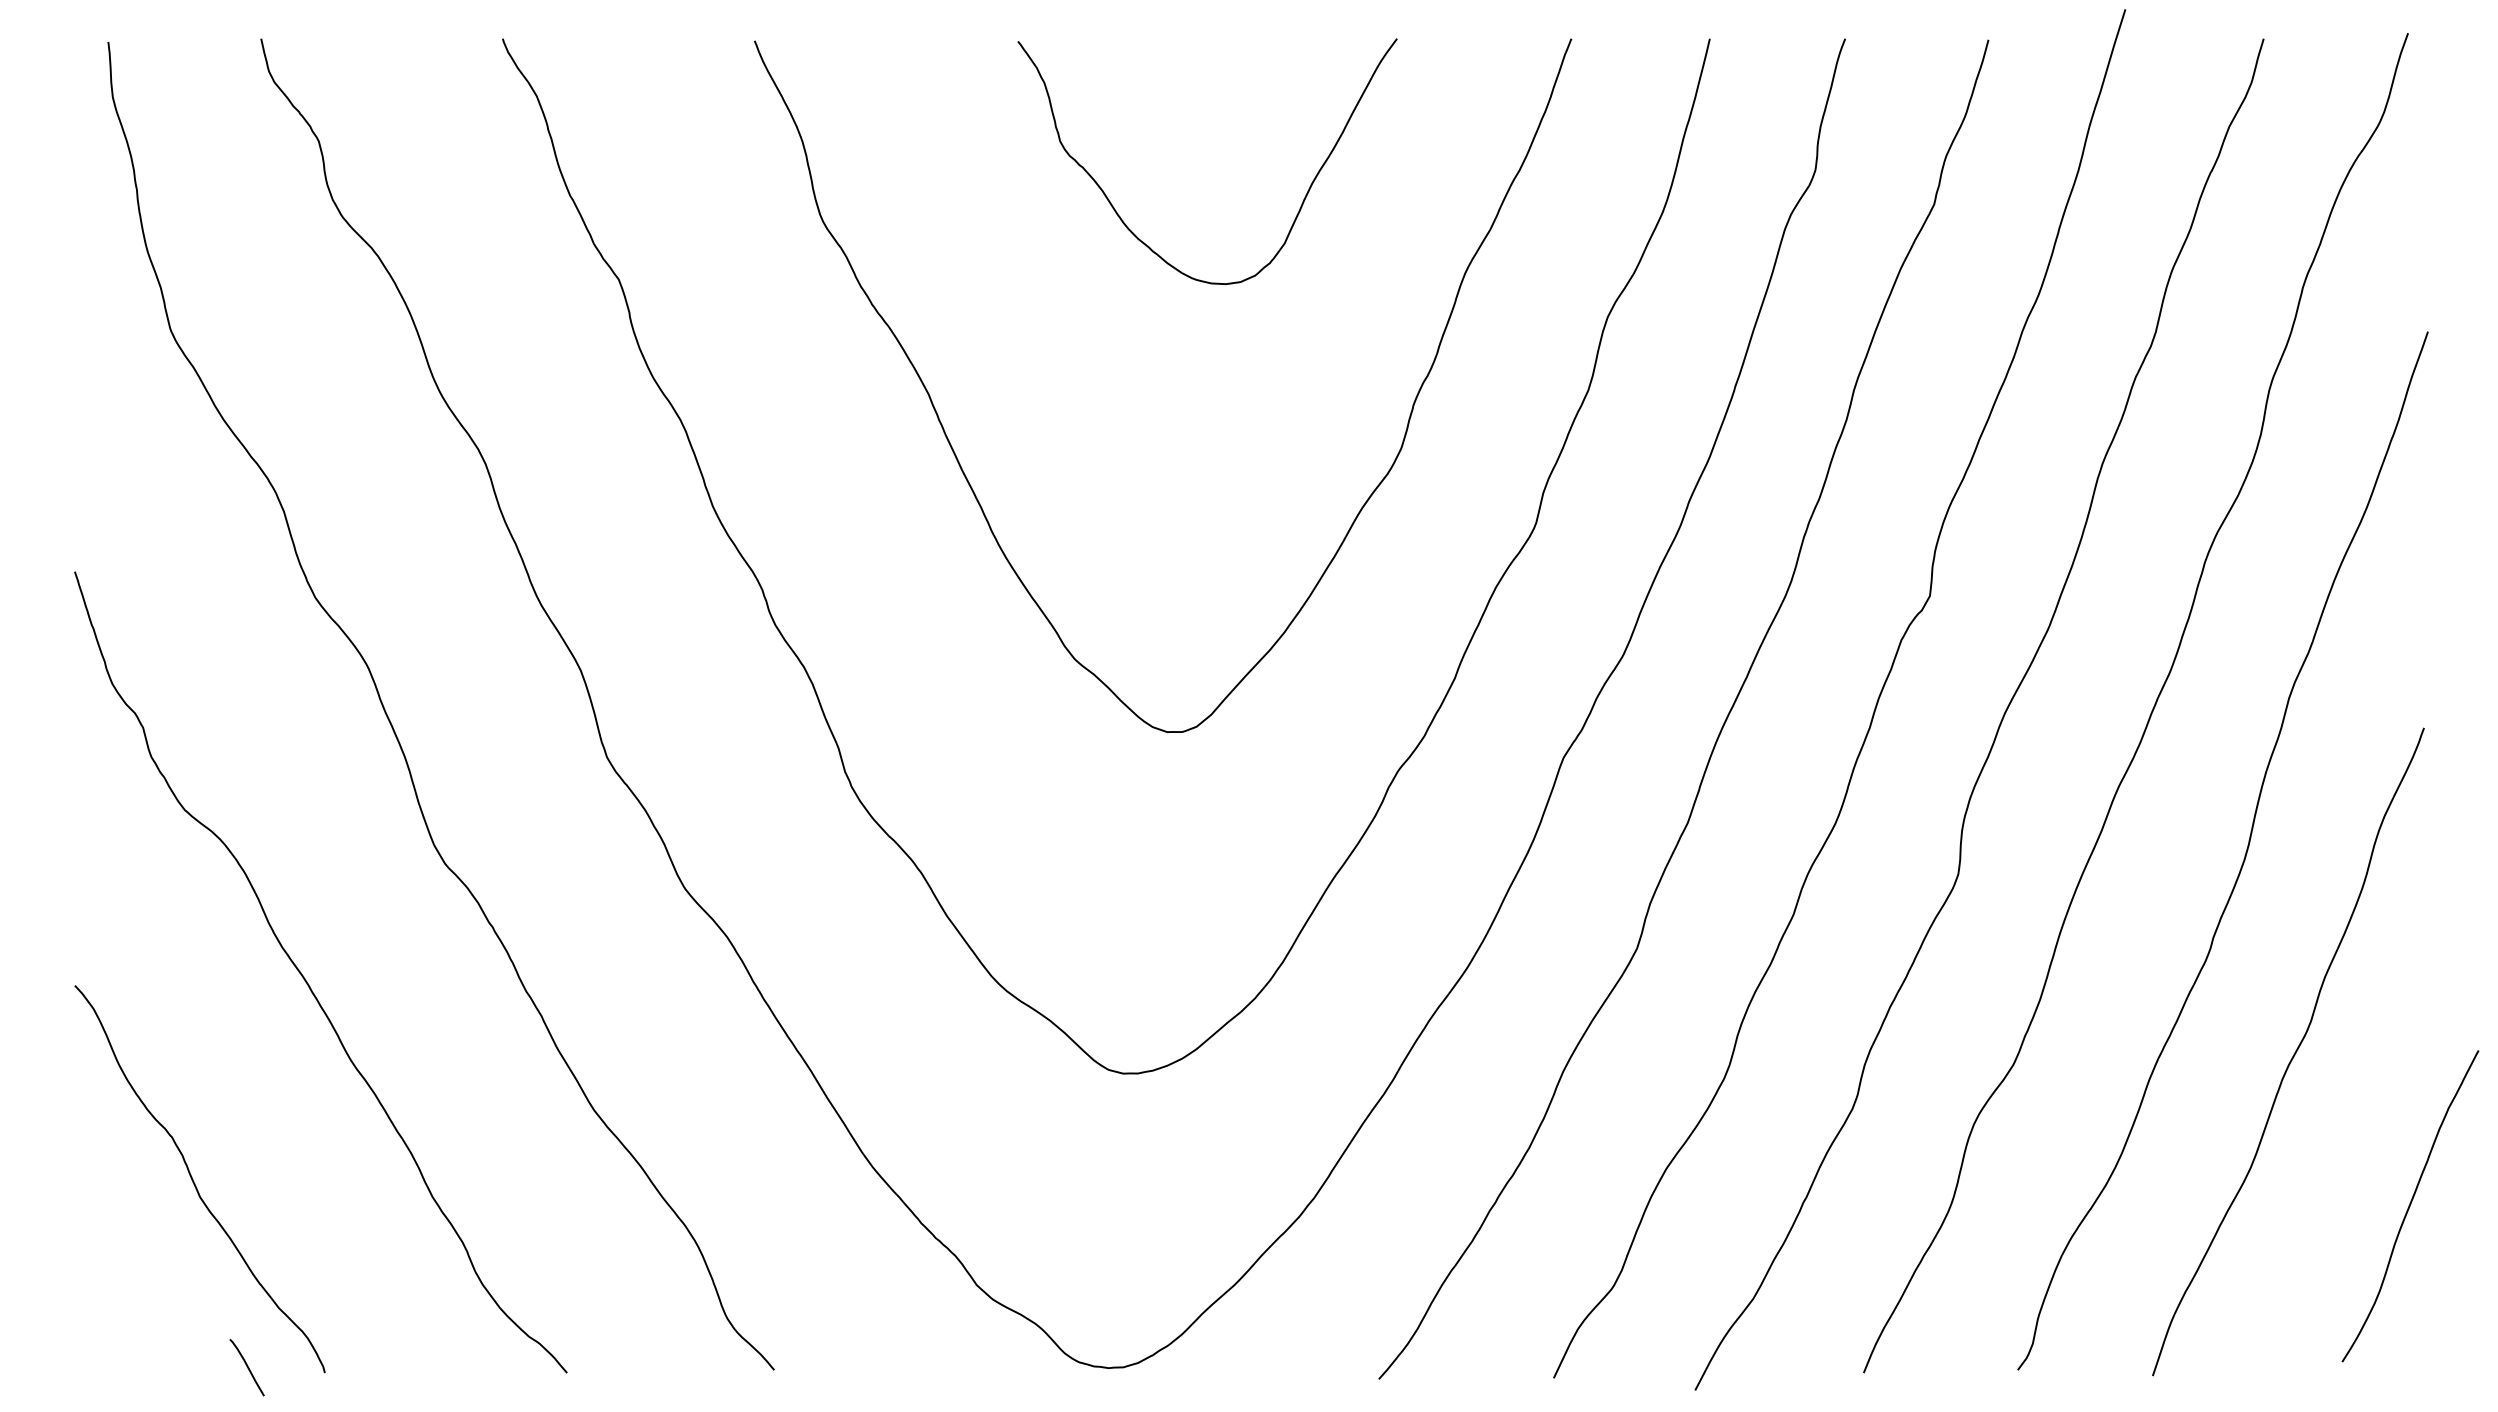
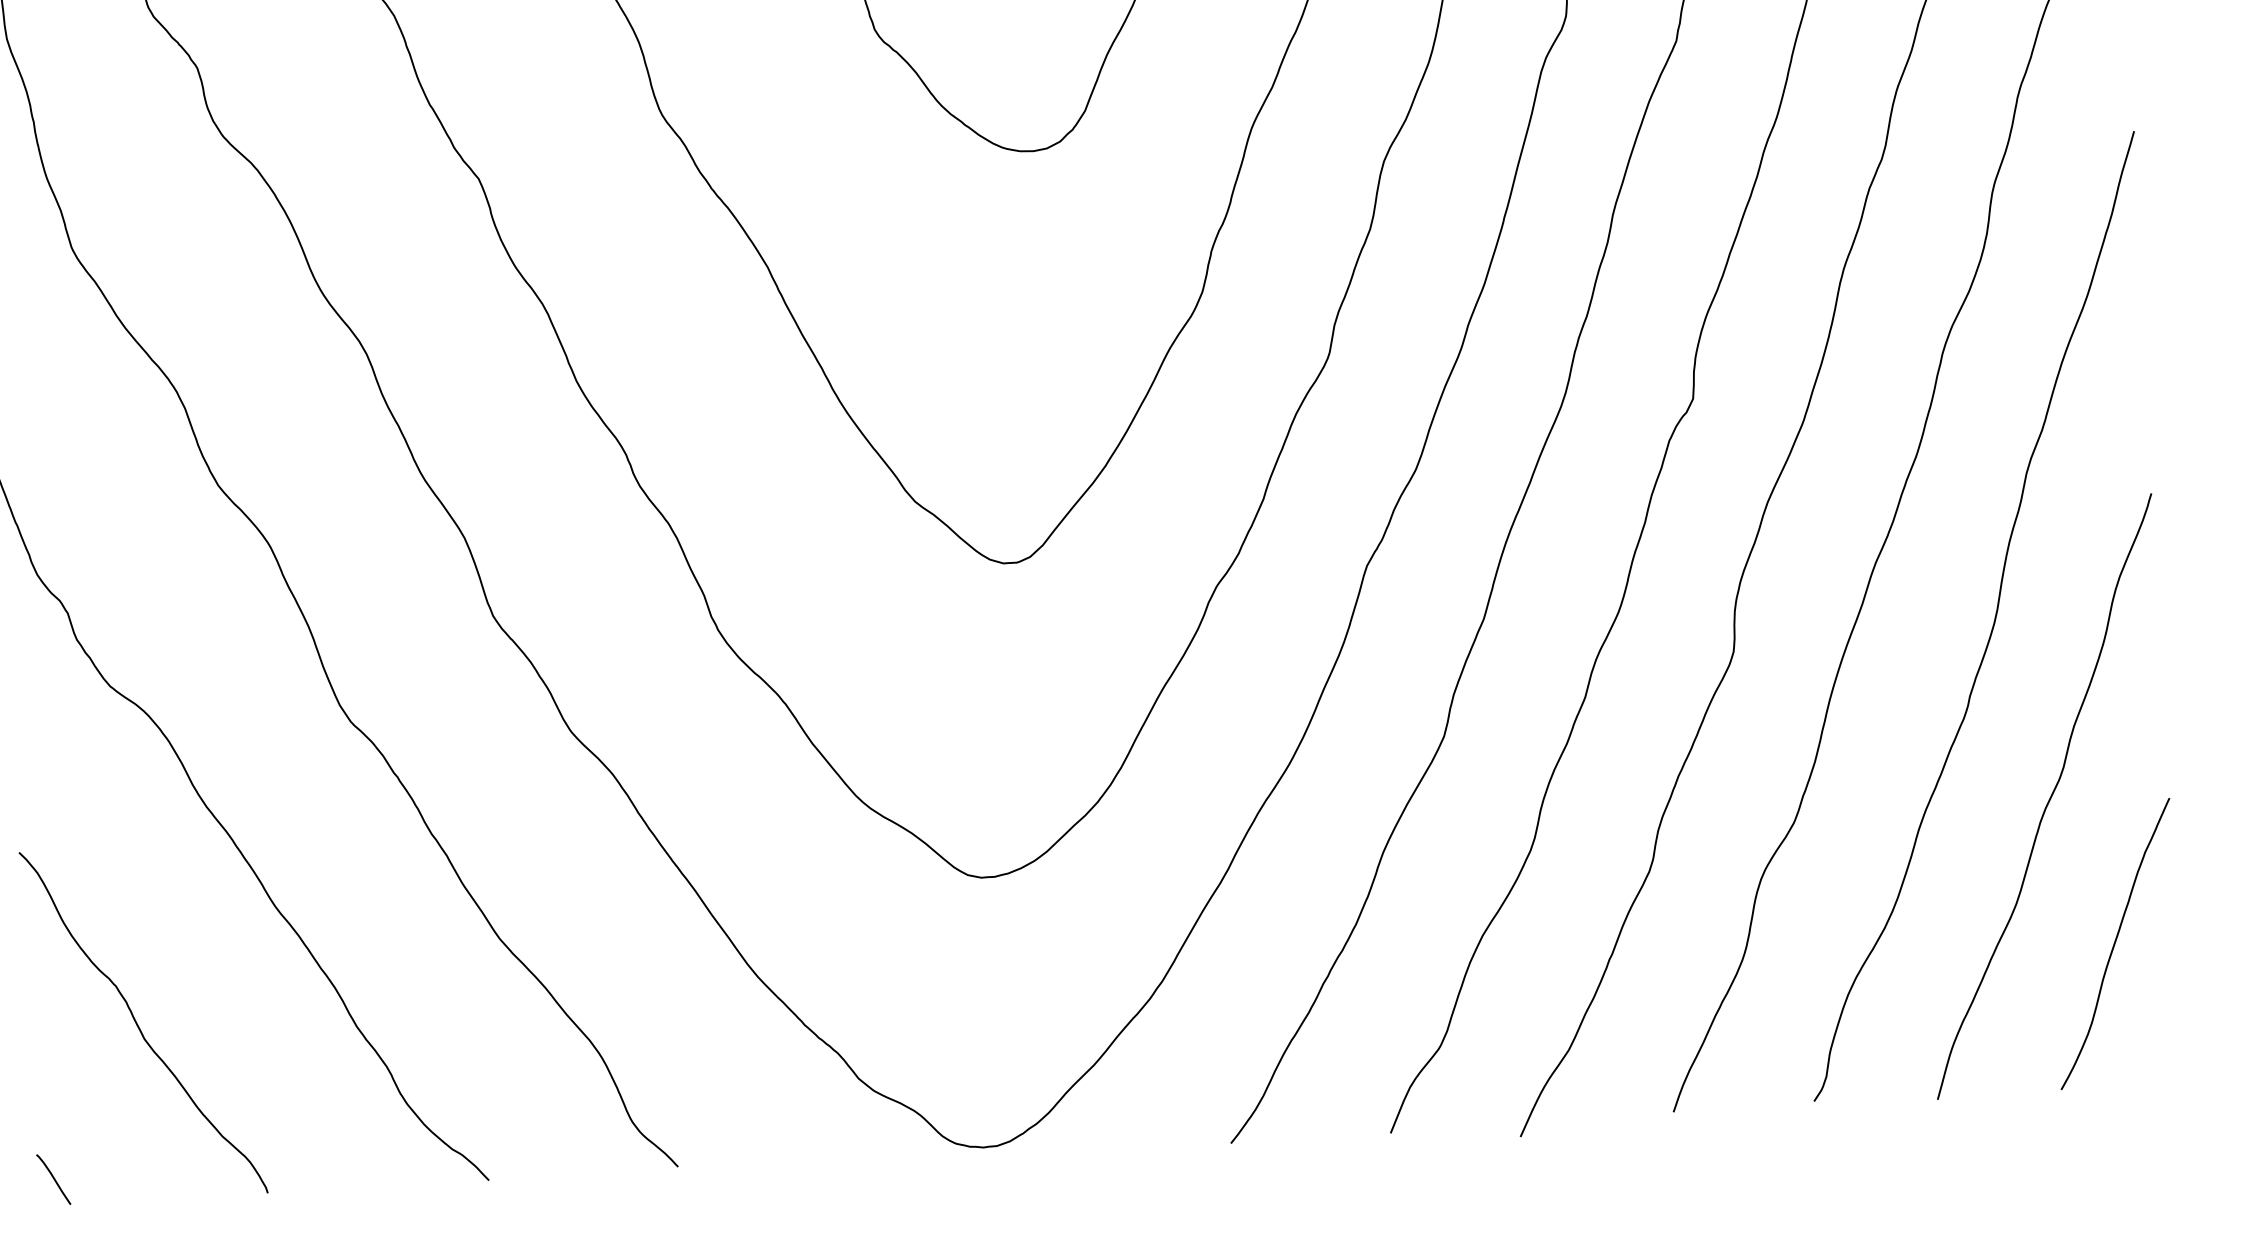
curve: (2410, 1206) -> (2115, 944), moved
curve: (246, 1366) -> (53, 1178), moved

